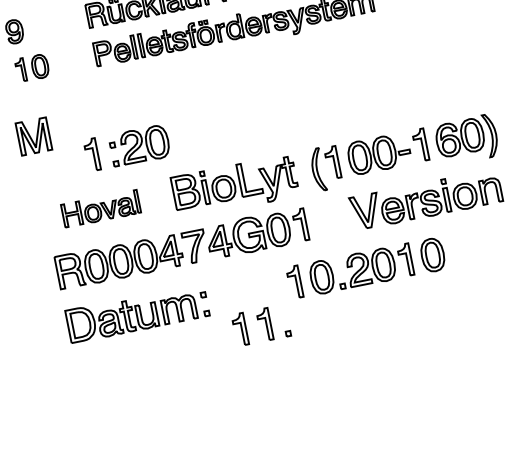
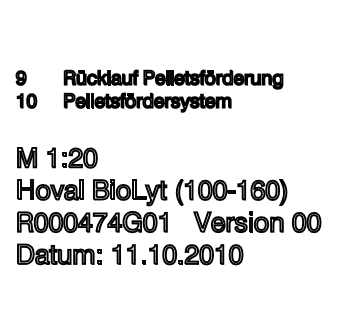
part: (34, 136) -> (27, 157), moved
part: (101, 208) -> (50, 189), size x1.43
part: (260, 325) -> (128, 254), moved

